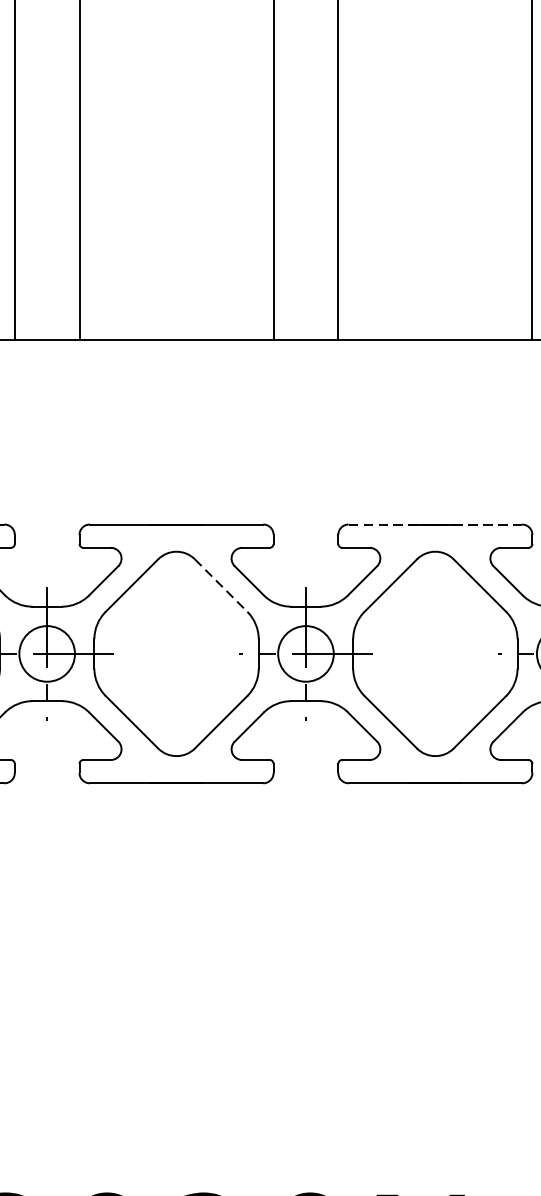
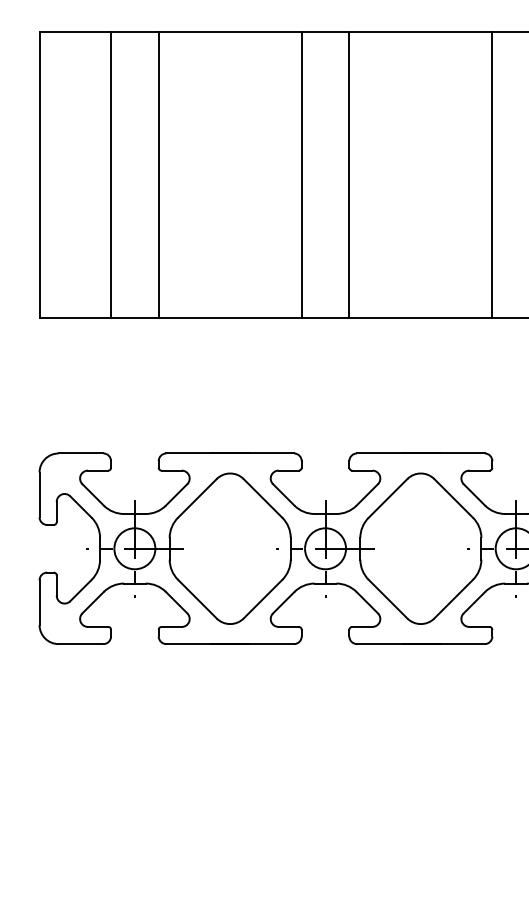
line: (434, 524) -> (420, 453), dashed -> solid
line: (221, 585) -> (263, 498), dashed -> solid

